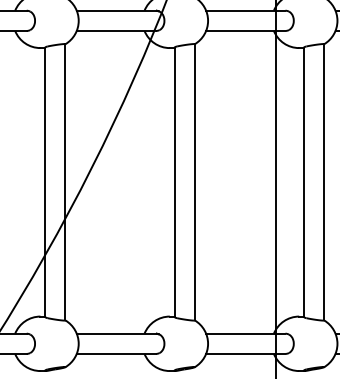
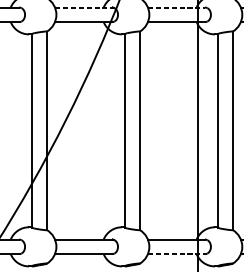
line: (116, 10) -> (83, 7), solid -> dashed
line: (245, 10) -> (176, 7), solid -> dashed
line: (245, 353) -> (176, 253), solid -> dashed

